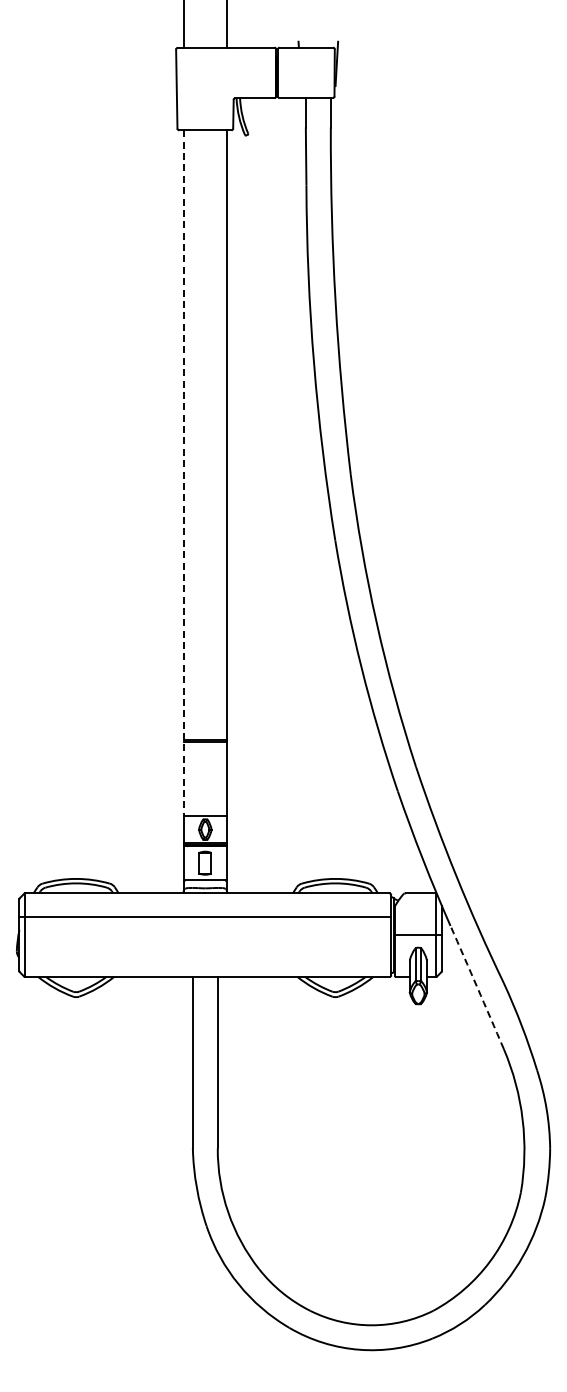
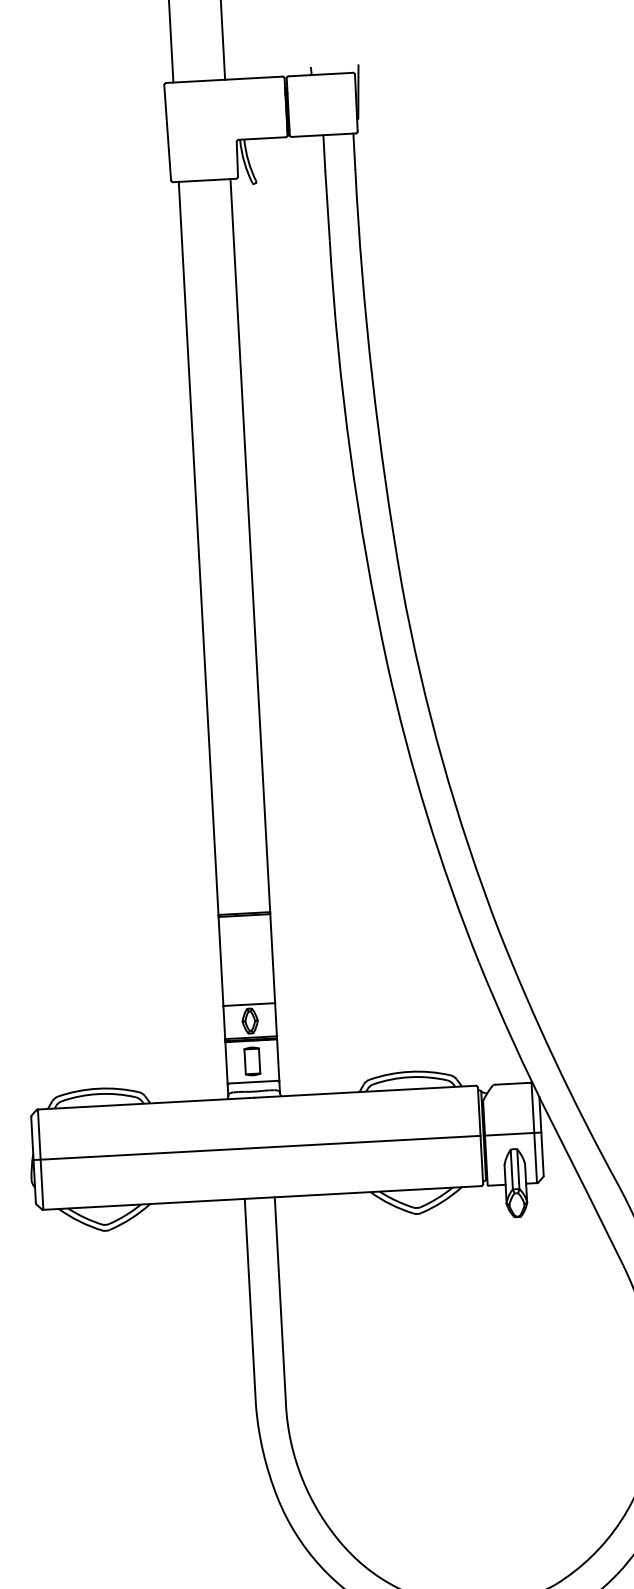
line: (183, 473) -> (200, 594), dashed -> solid
line: (205, 917) -> (257, 1148), moved
arc: (477, 987) -> (587, 1193), dashed -> solid

